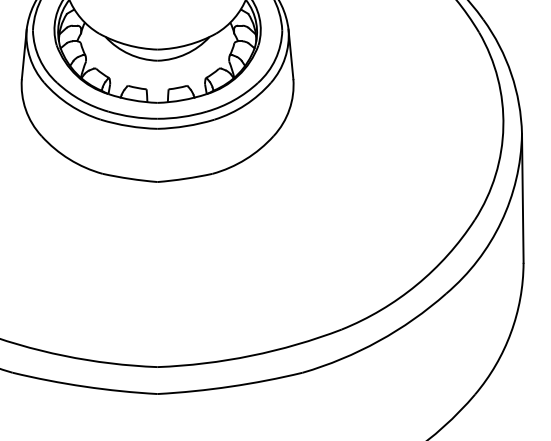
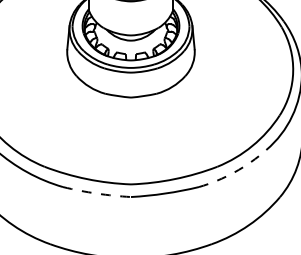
arc: (378, 341) -> (234, 172), solid -> dashed
arc: (84, 386) -> (96, 193), solid -> dashed

